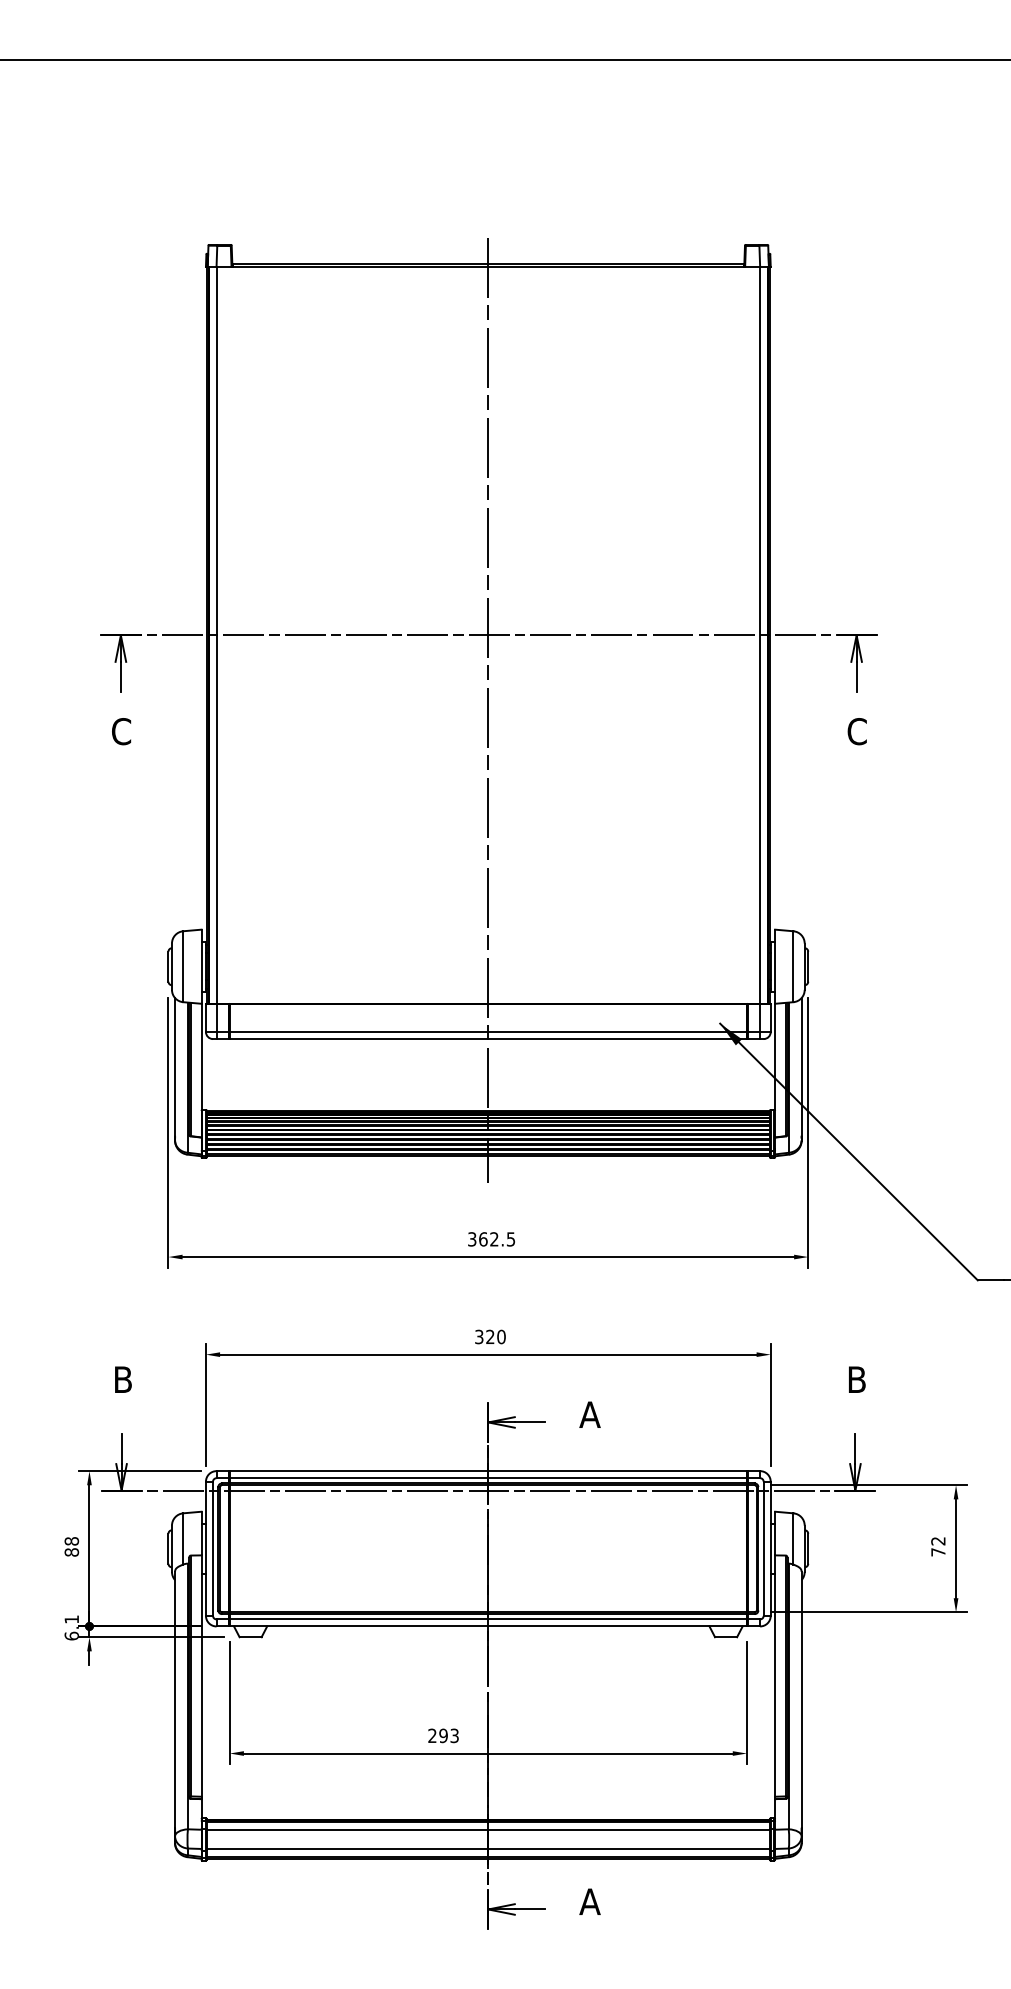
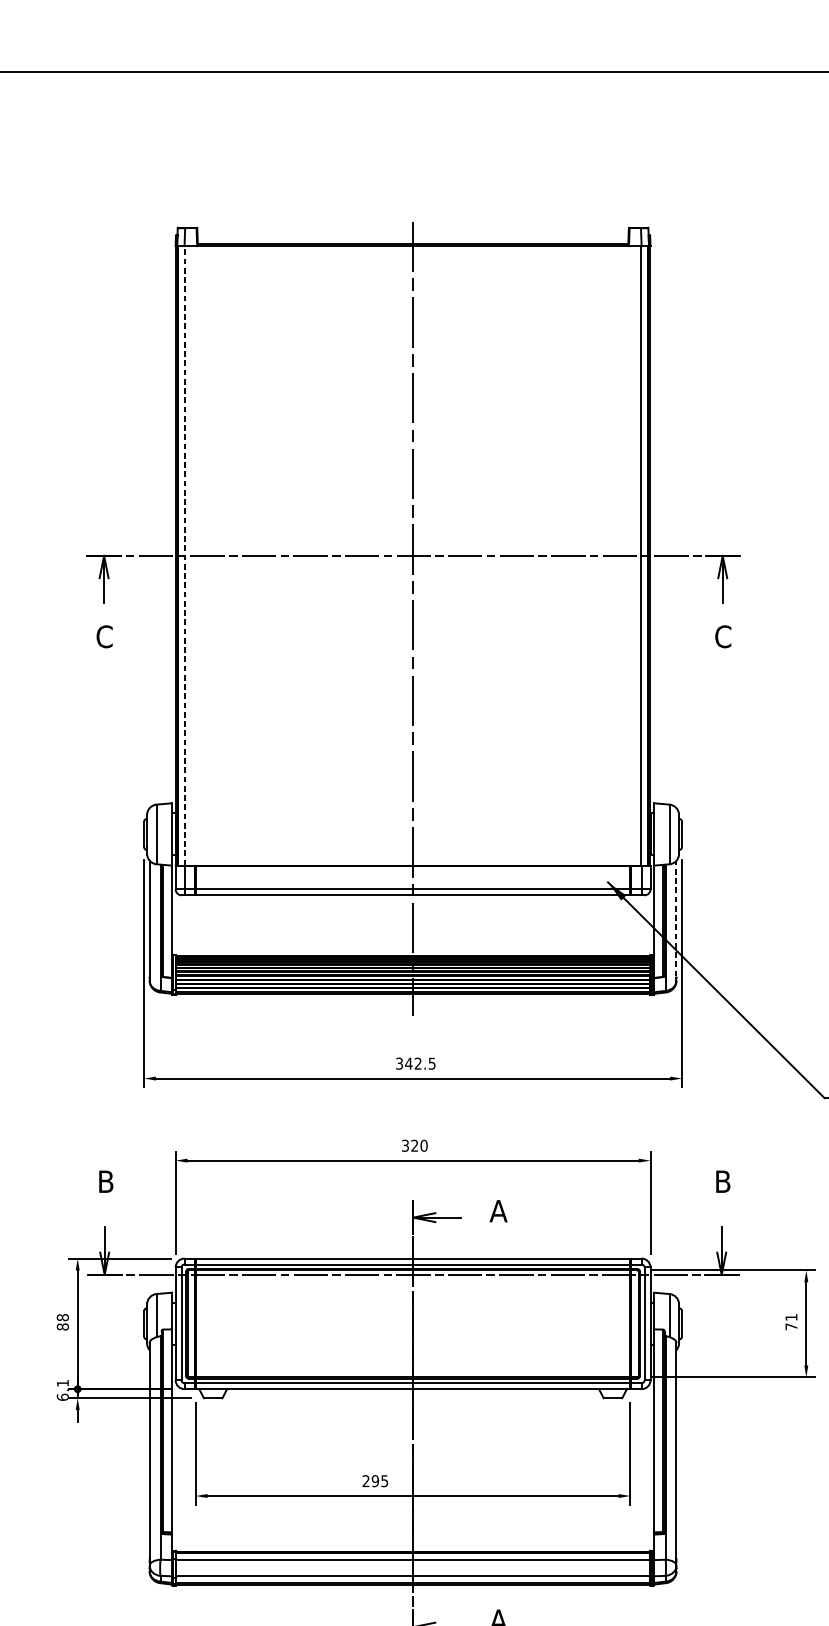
line: (216, 634) -> (184, 555), solid -> dashed
line: (801, 1066) -> (676, 918), solid -> dashed
text: (482, 1239) -> (408, 1063), 362.5 -> 342.5
text: (938, 1541) -> (791, 1317), 72 -> 71
text: (454, 1735) -> (384, 1480), 293 -> 295

